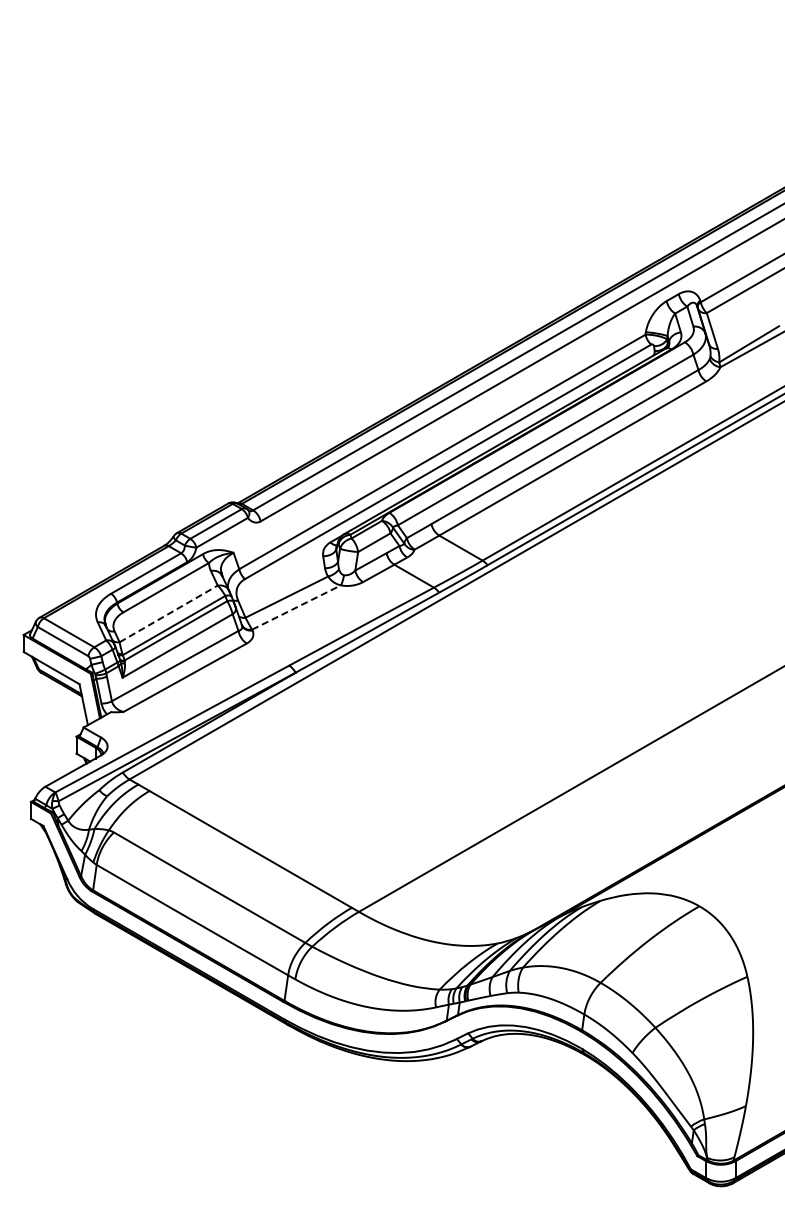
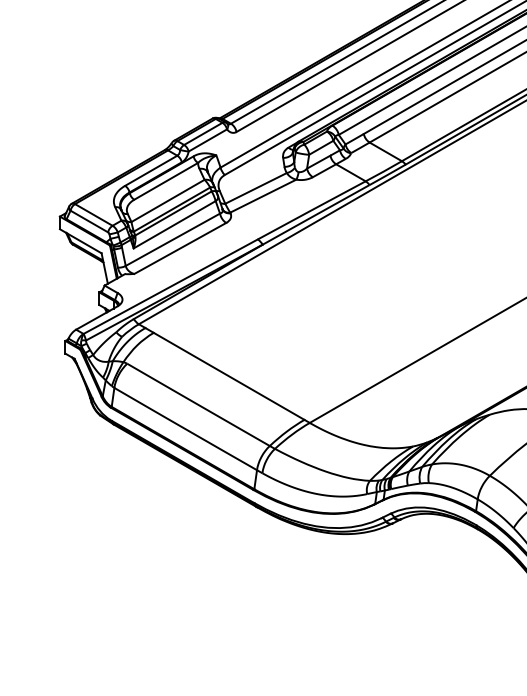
line: (296, 607) -> (263, 196), dashed -> solid
line: (168, 613) -> (167, 200), dashed -> solid

